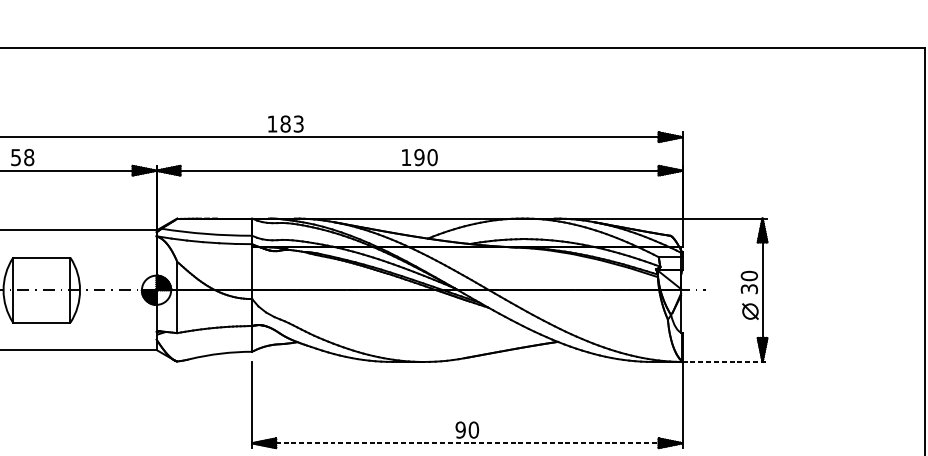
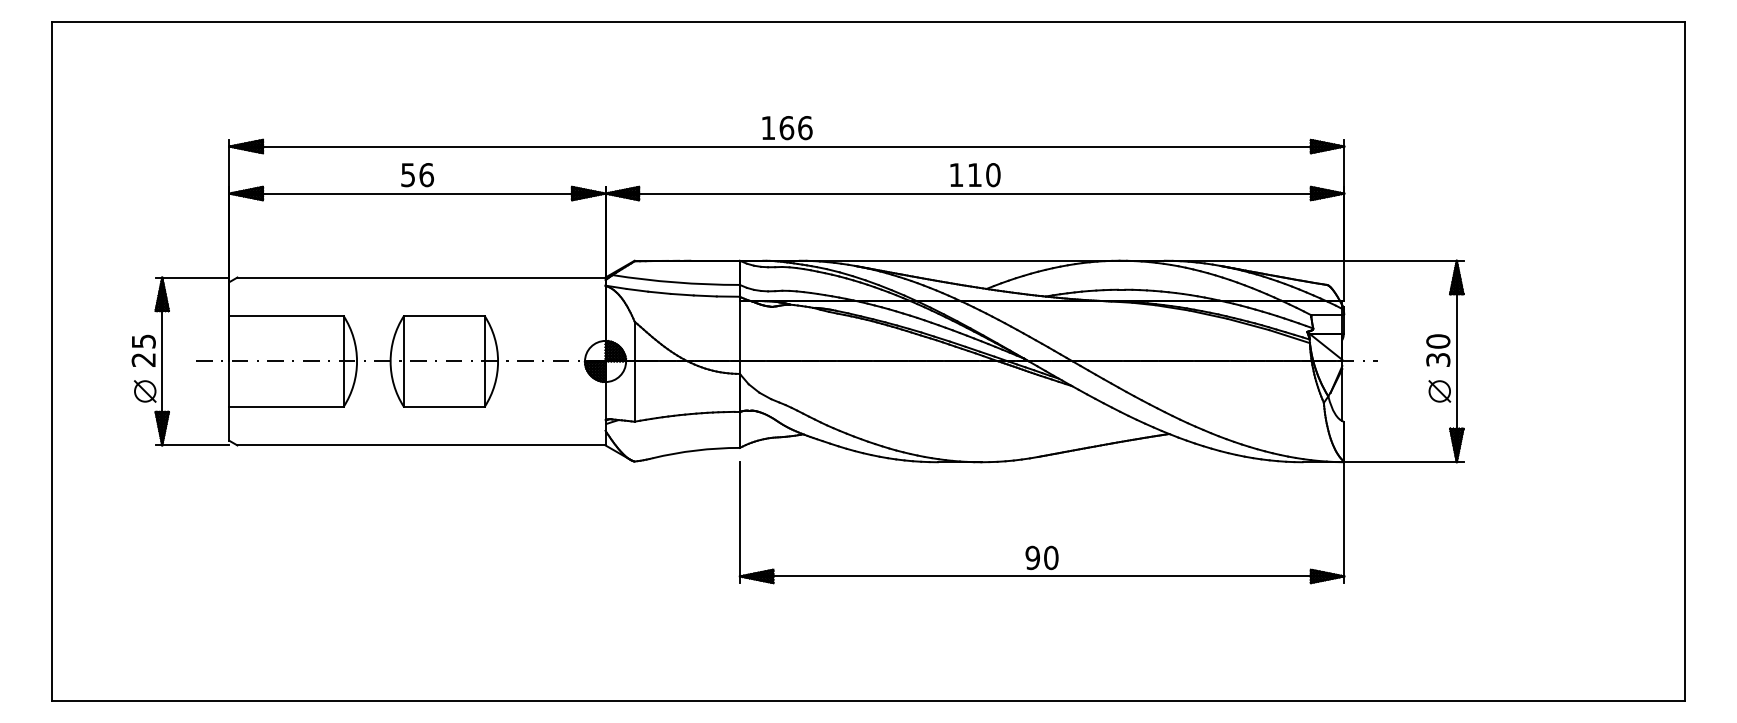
text: (291, 124) -> (795, 128), 183 -> 166
text: (29, 157) -> (426, 175), 58 -> 56
text: (419, 157) -> (974, 175), 190 -> 110
line: (724, 362) -> (1403, 462), dashed -> solid
line: (467, 443) -> (1042, 576), dashed -> solid

